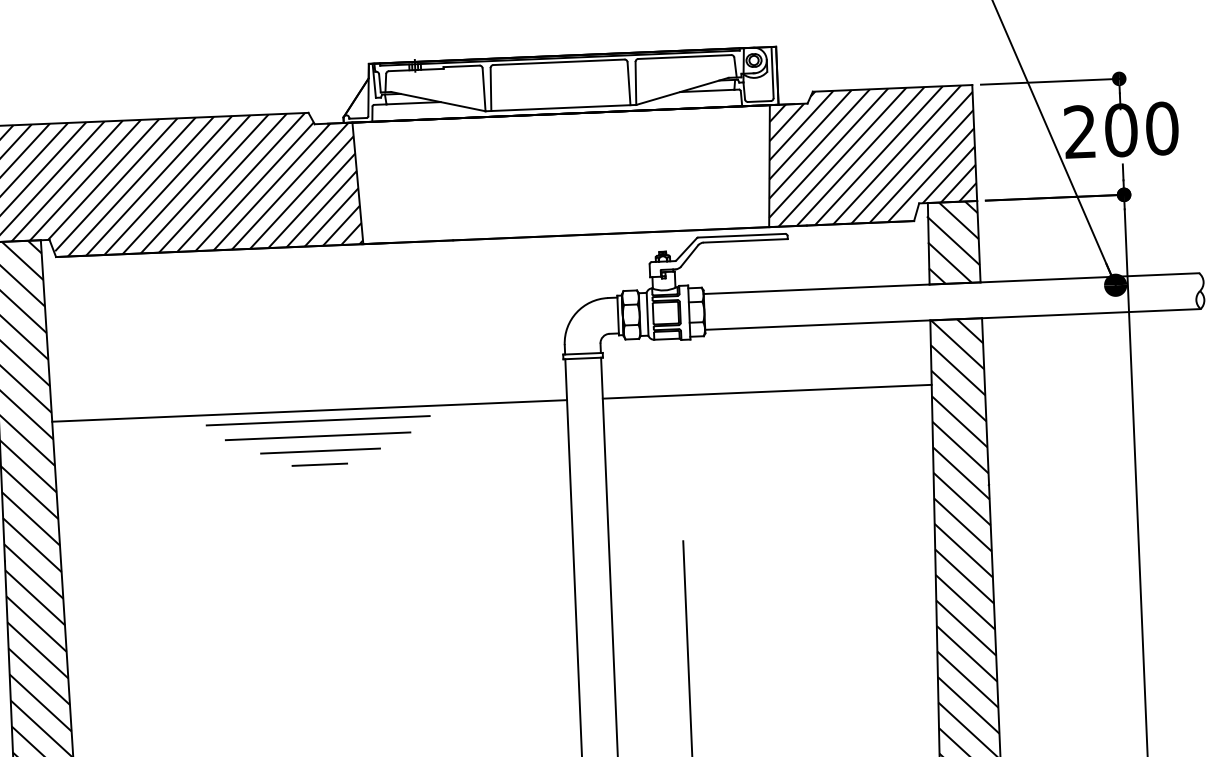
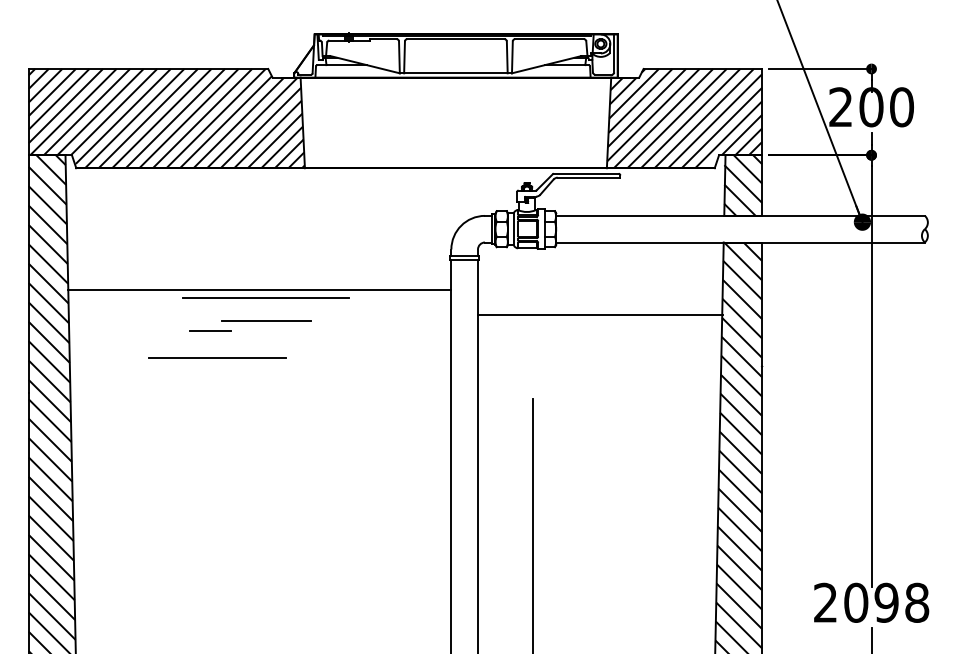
line: (767, 391) -> (600, 315), moved
line: (318, 436) -> (217, 357), moved
line: (319, 464) -> (210, 330), moved

